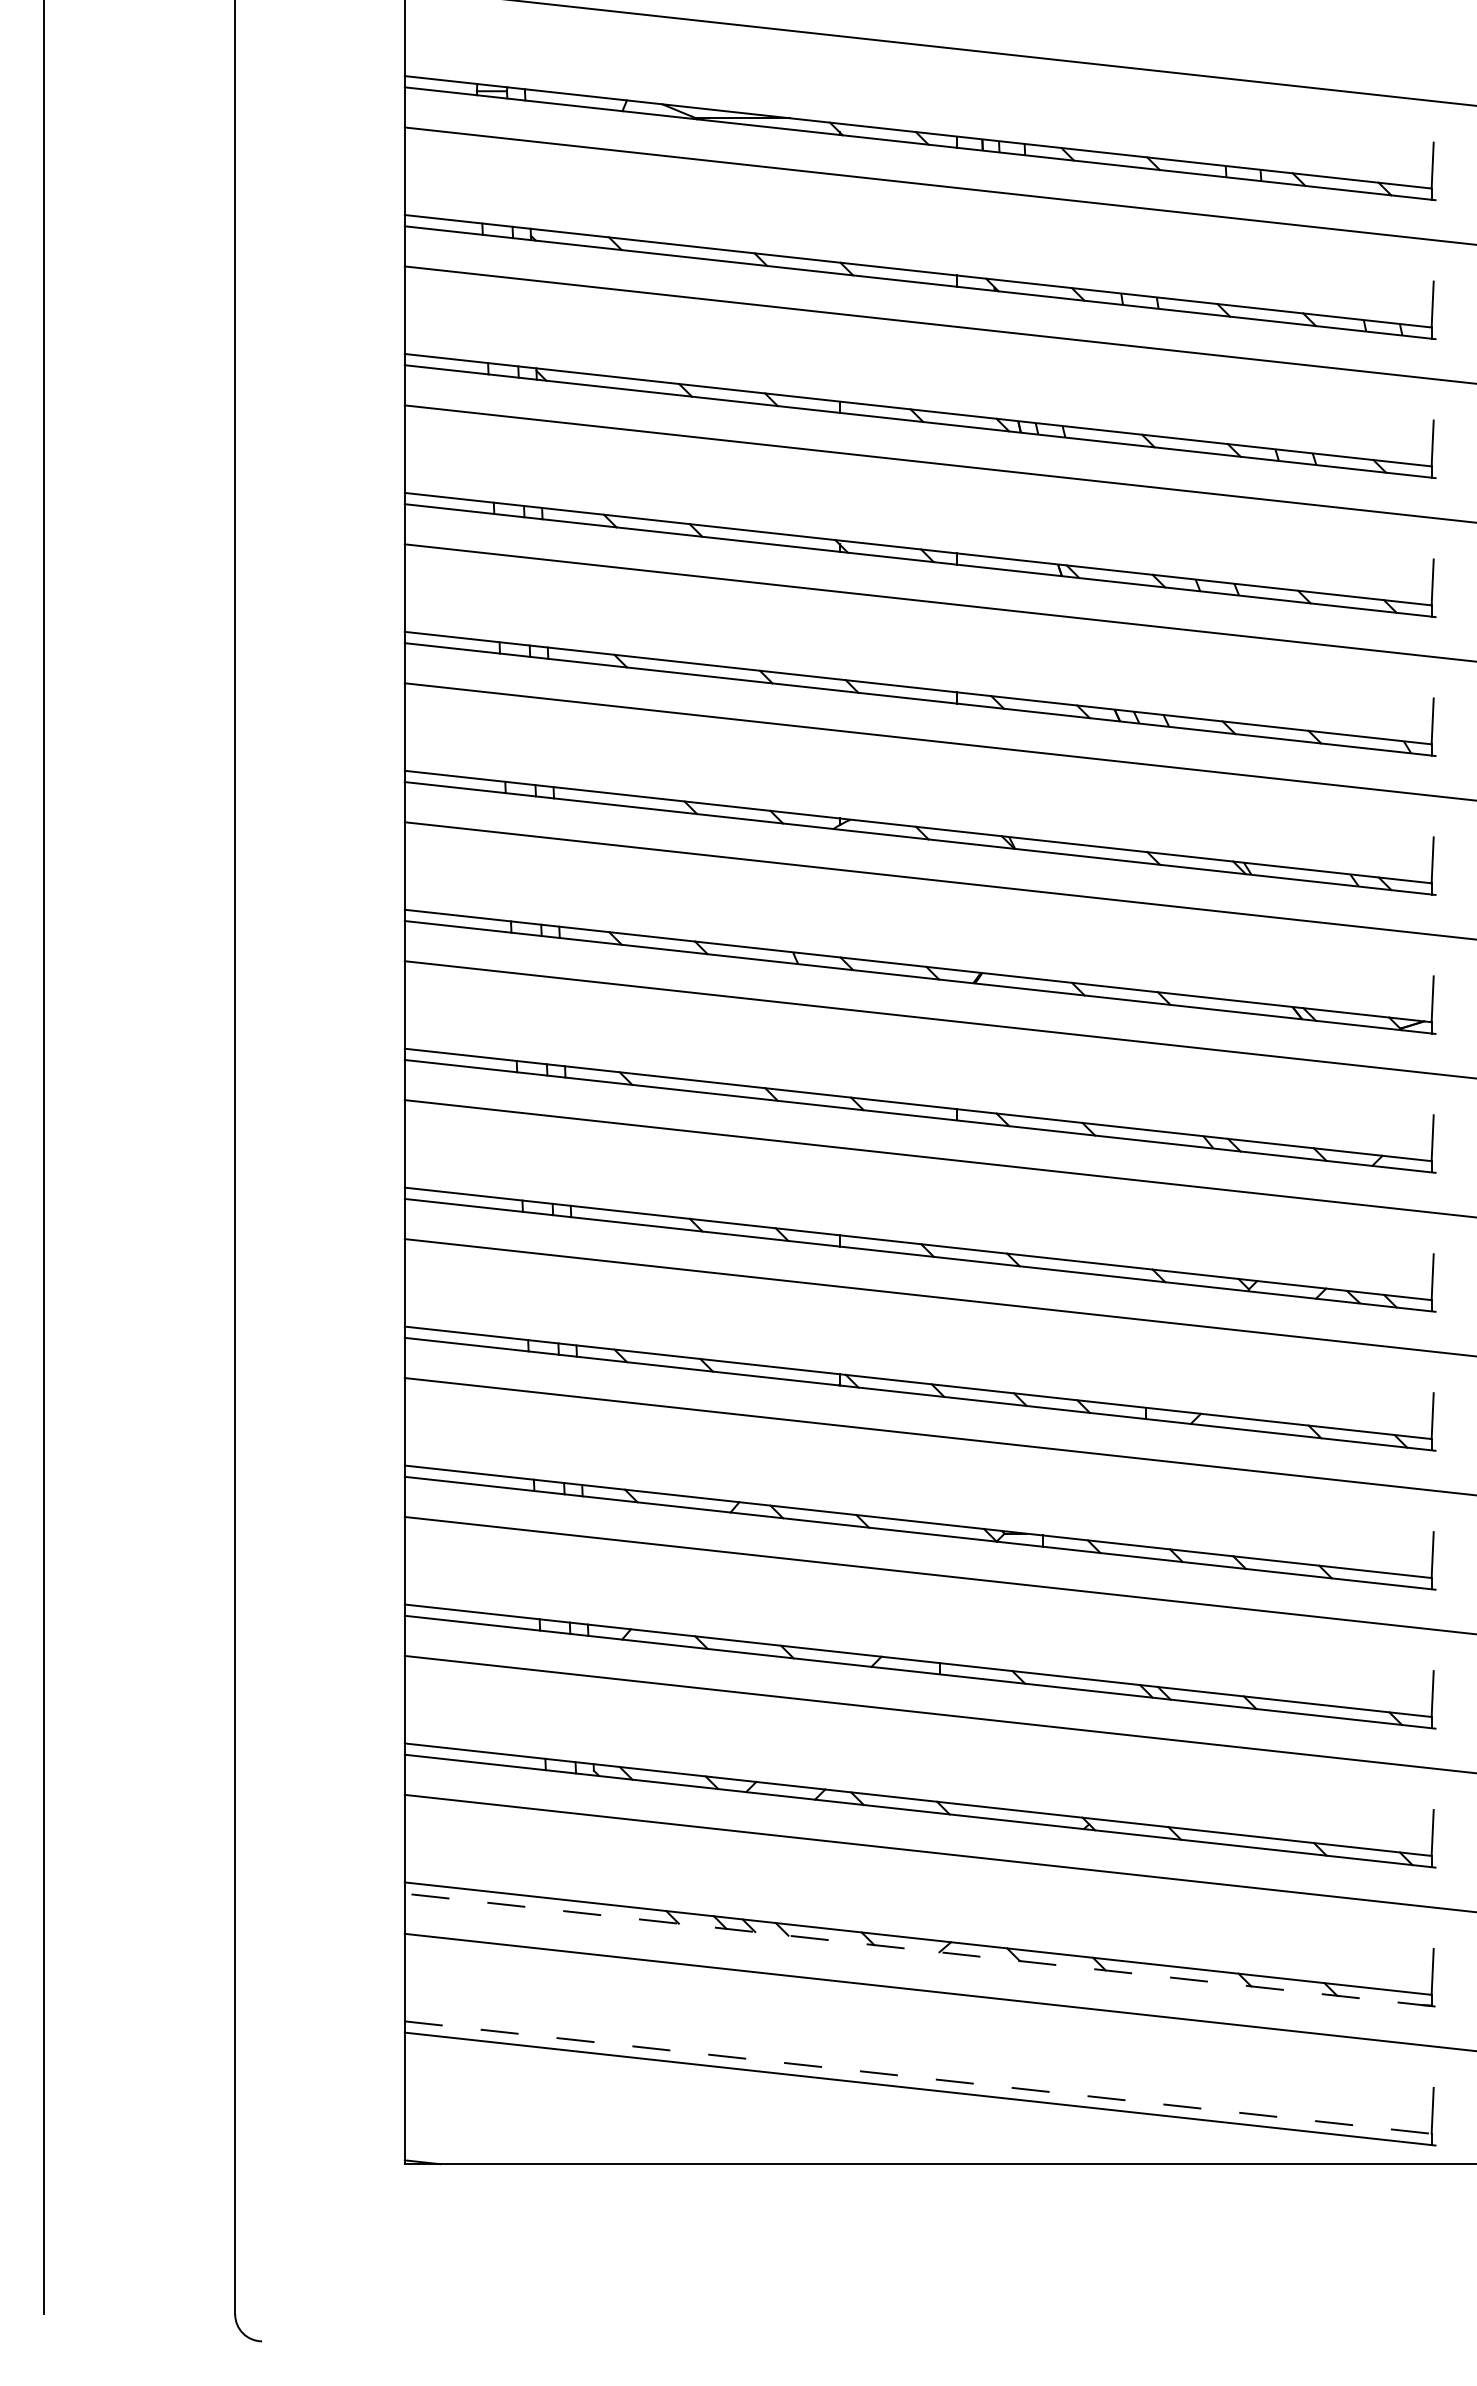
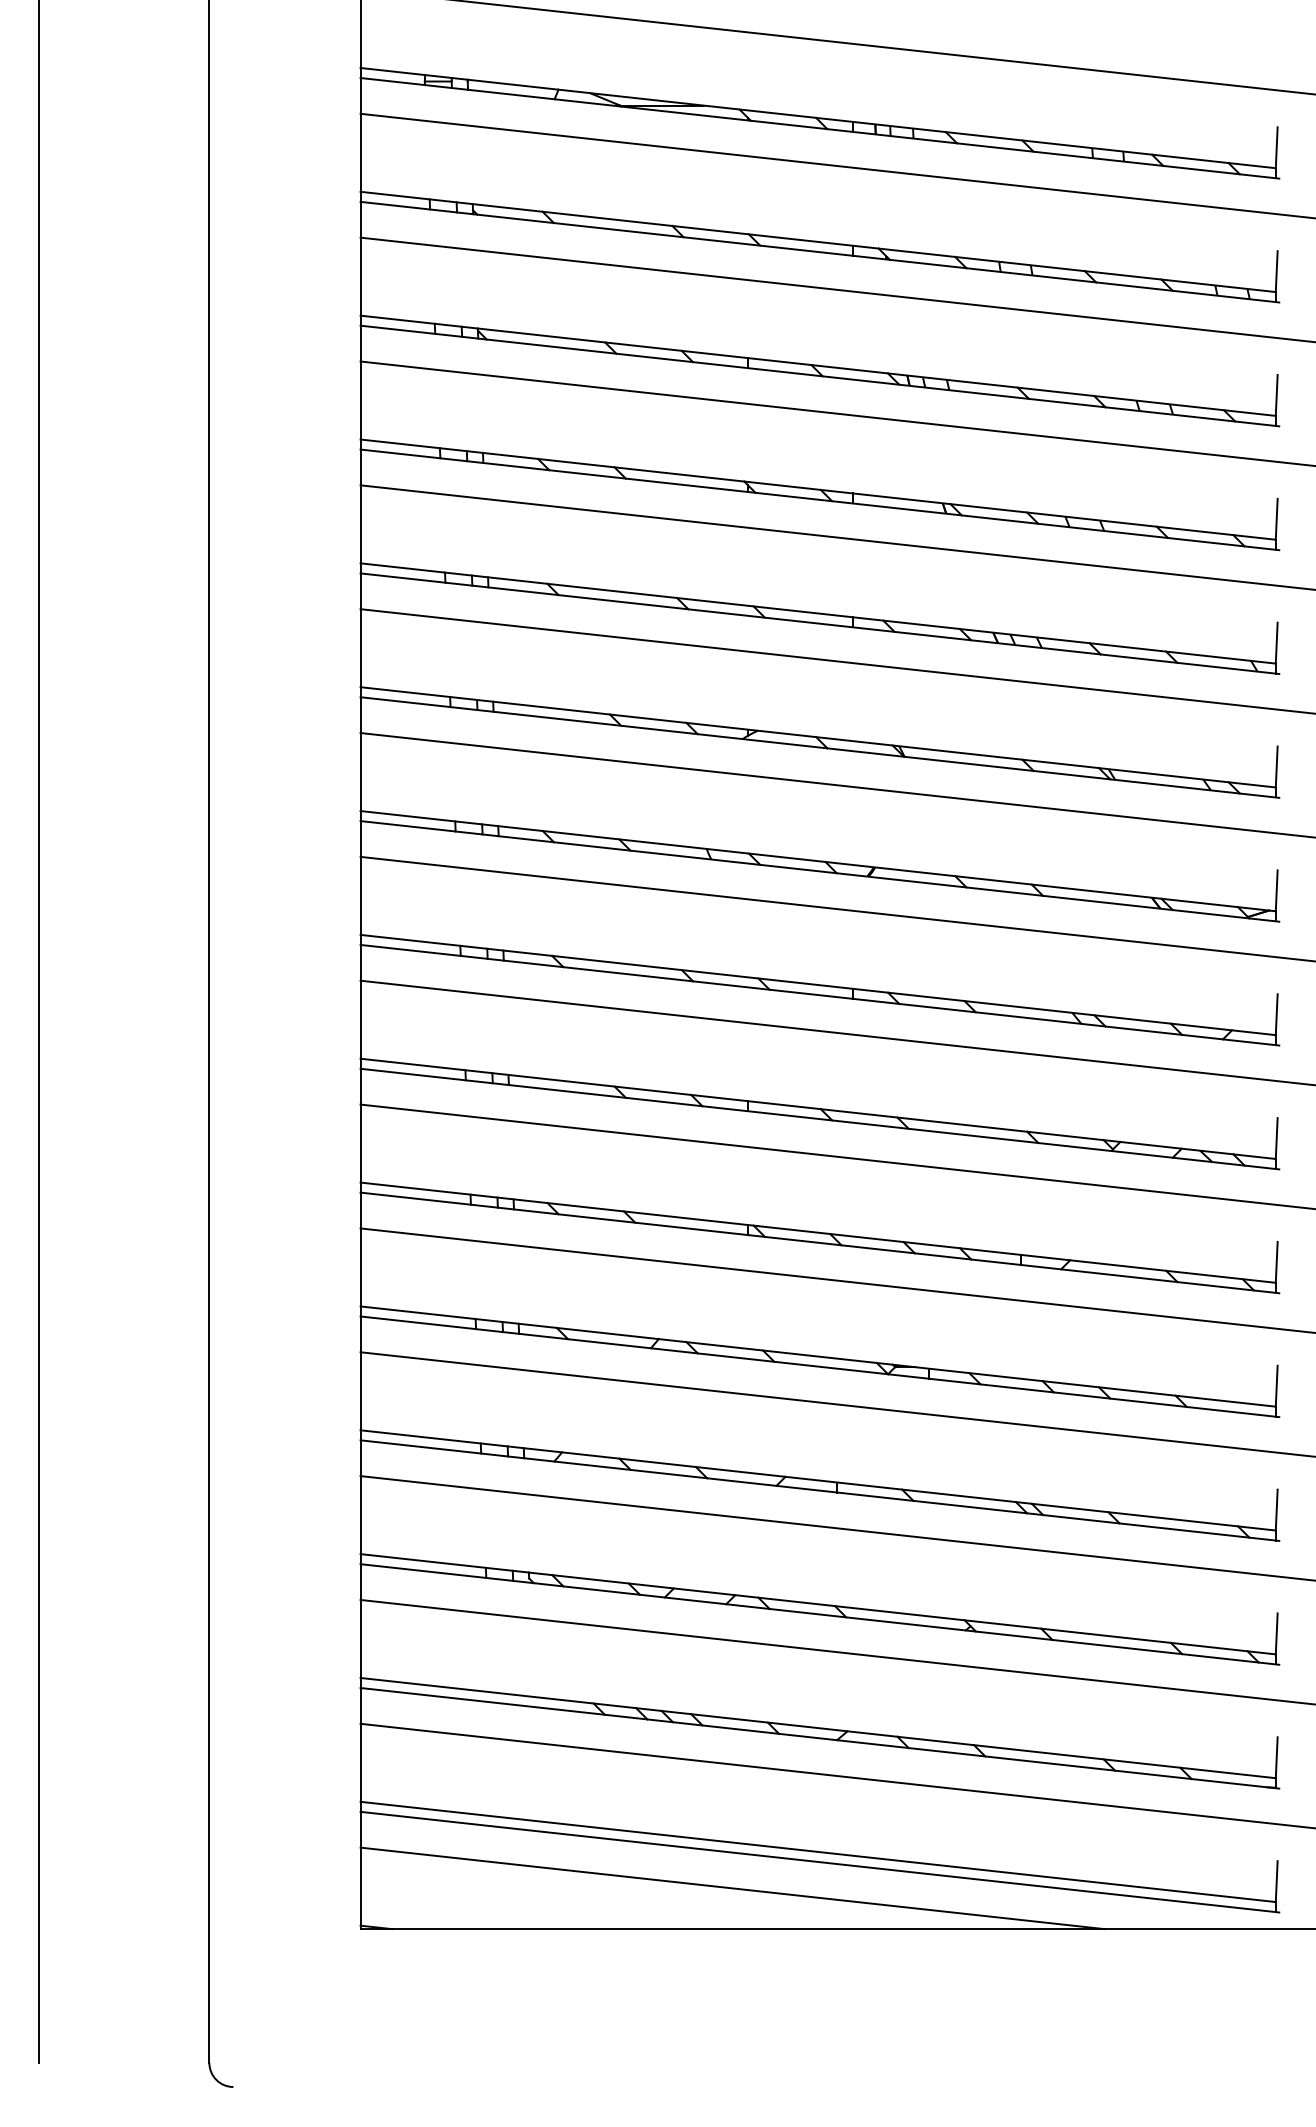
line: (919, 1950) -> (819, 1738), dashed -> solid
line: (918, 2077) -> (818, 1851), dashed -> solid
line: (821, 2118) -> (731, 1888), added

